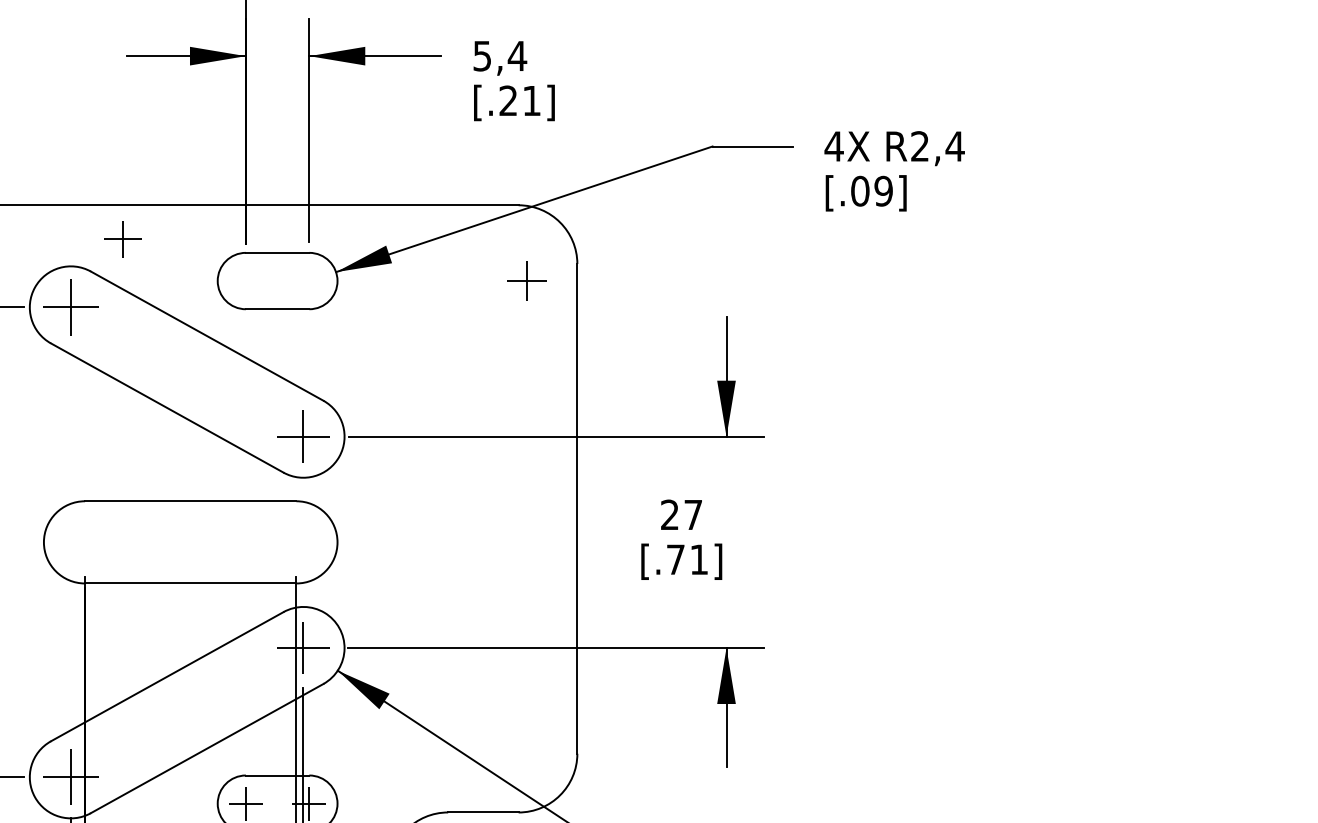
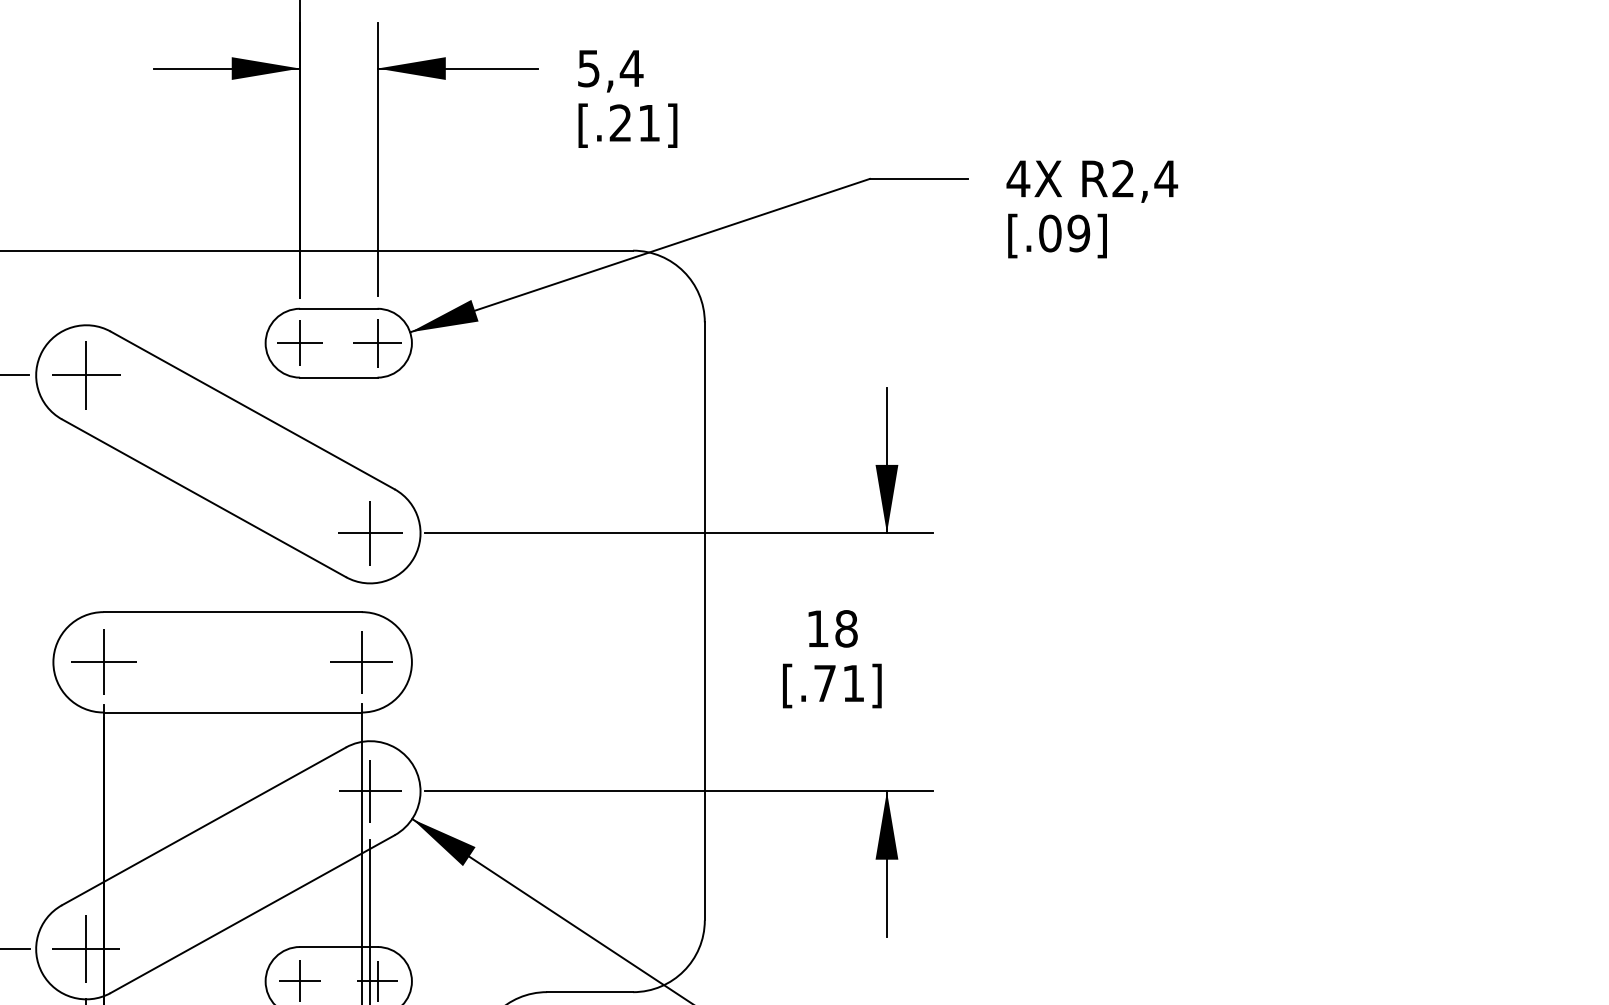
part: (122, 238) -> (299, 342), moved
part: (527, 281) -> (377, 343), moved
text: (681, 514) -> (832, 628), 27 -> 18
part: (84, 541) -> (103, 661), added
part: (296, 542) -> (361, 662), added

